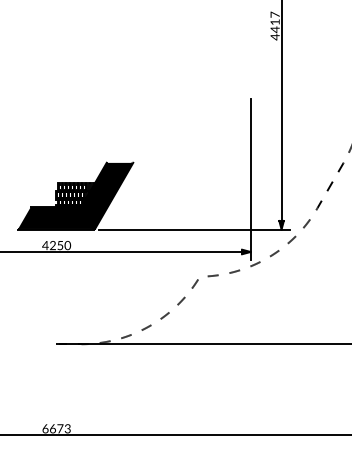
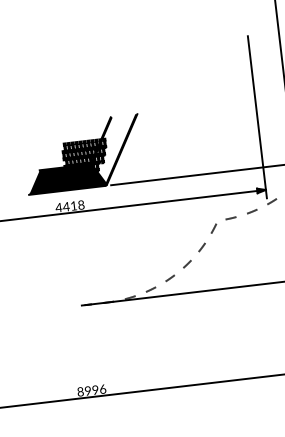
fill: (107, 194) -> (115, 149), removed
text: (60, 245) -> (74, 205), 4250 -> 4418
text: (56, 428) -> (91, 390), 6673 -> 8996

